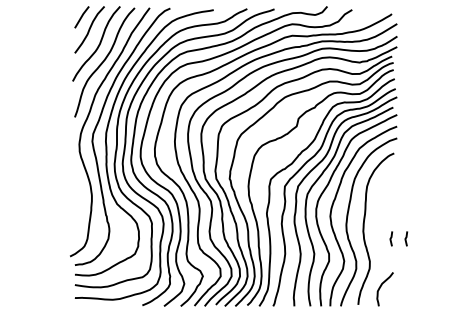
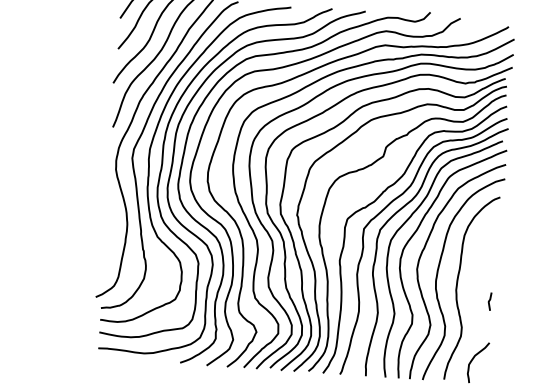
line: (406, 238) -> (508, 302), removed

